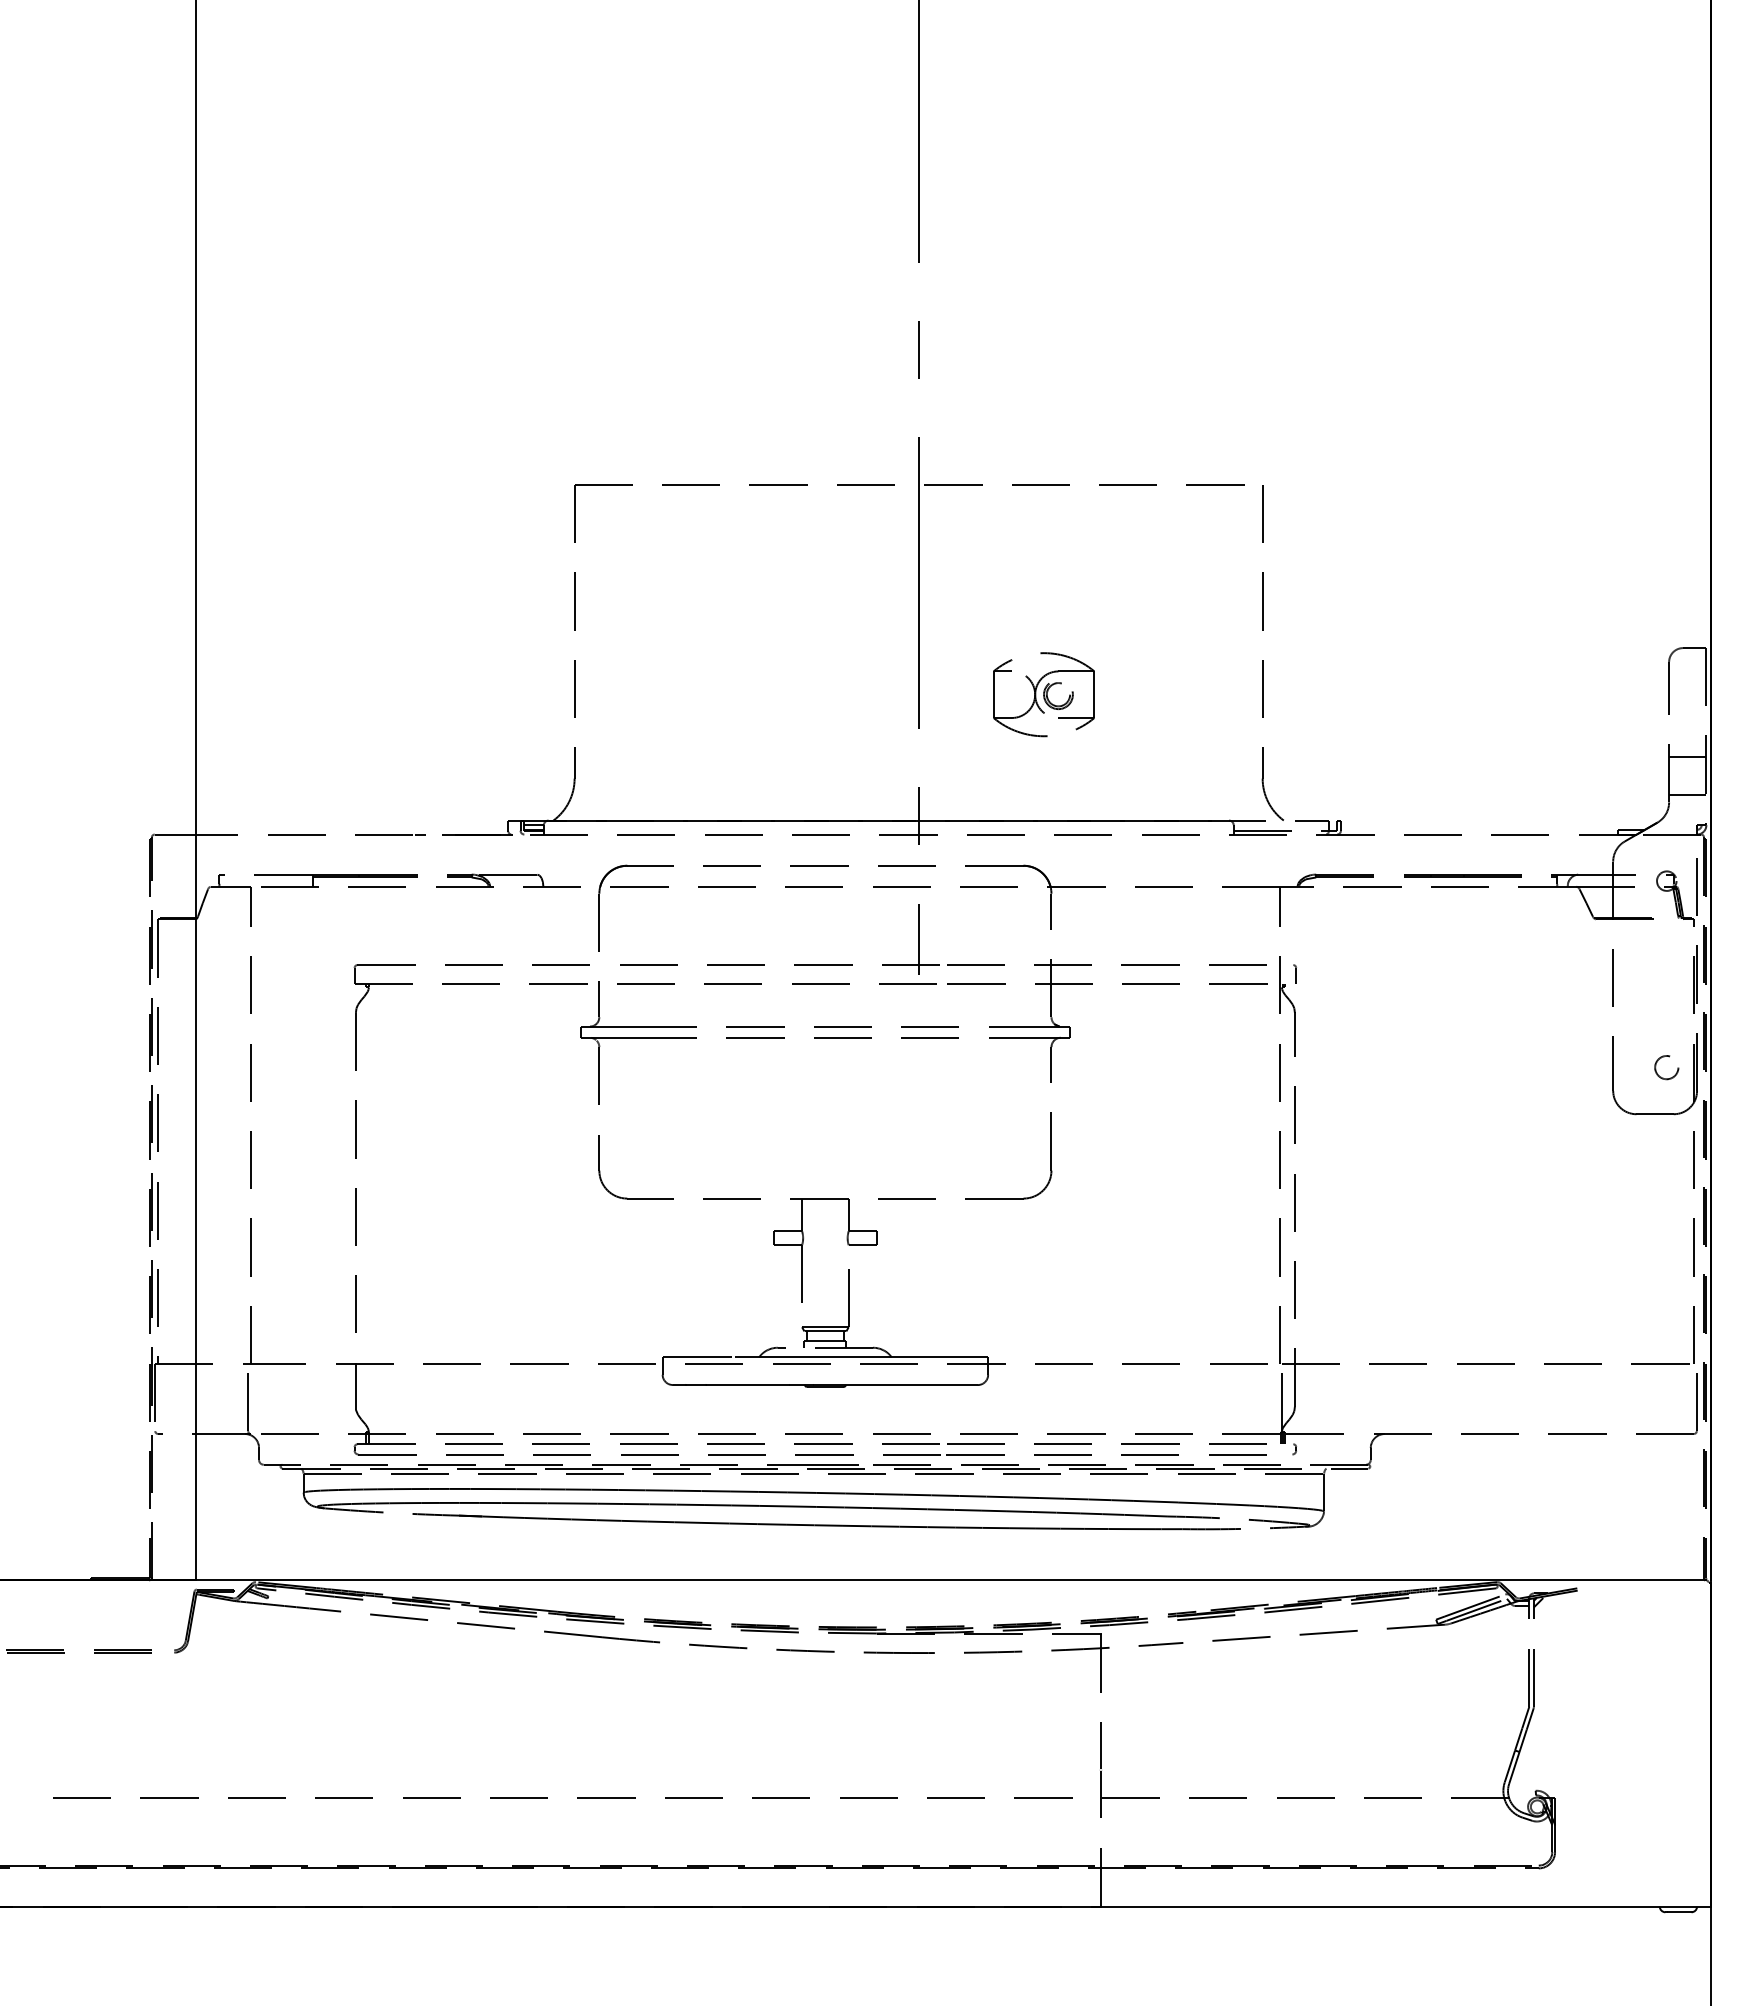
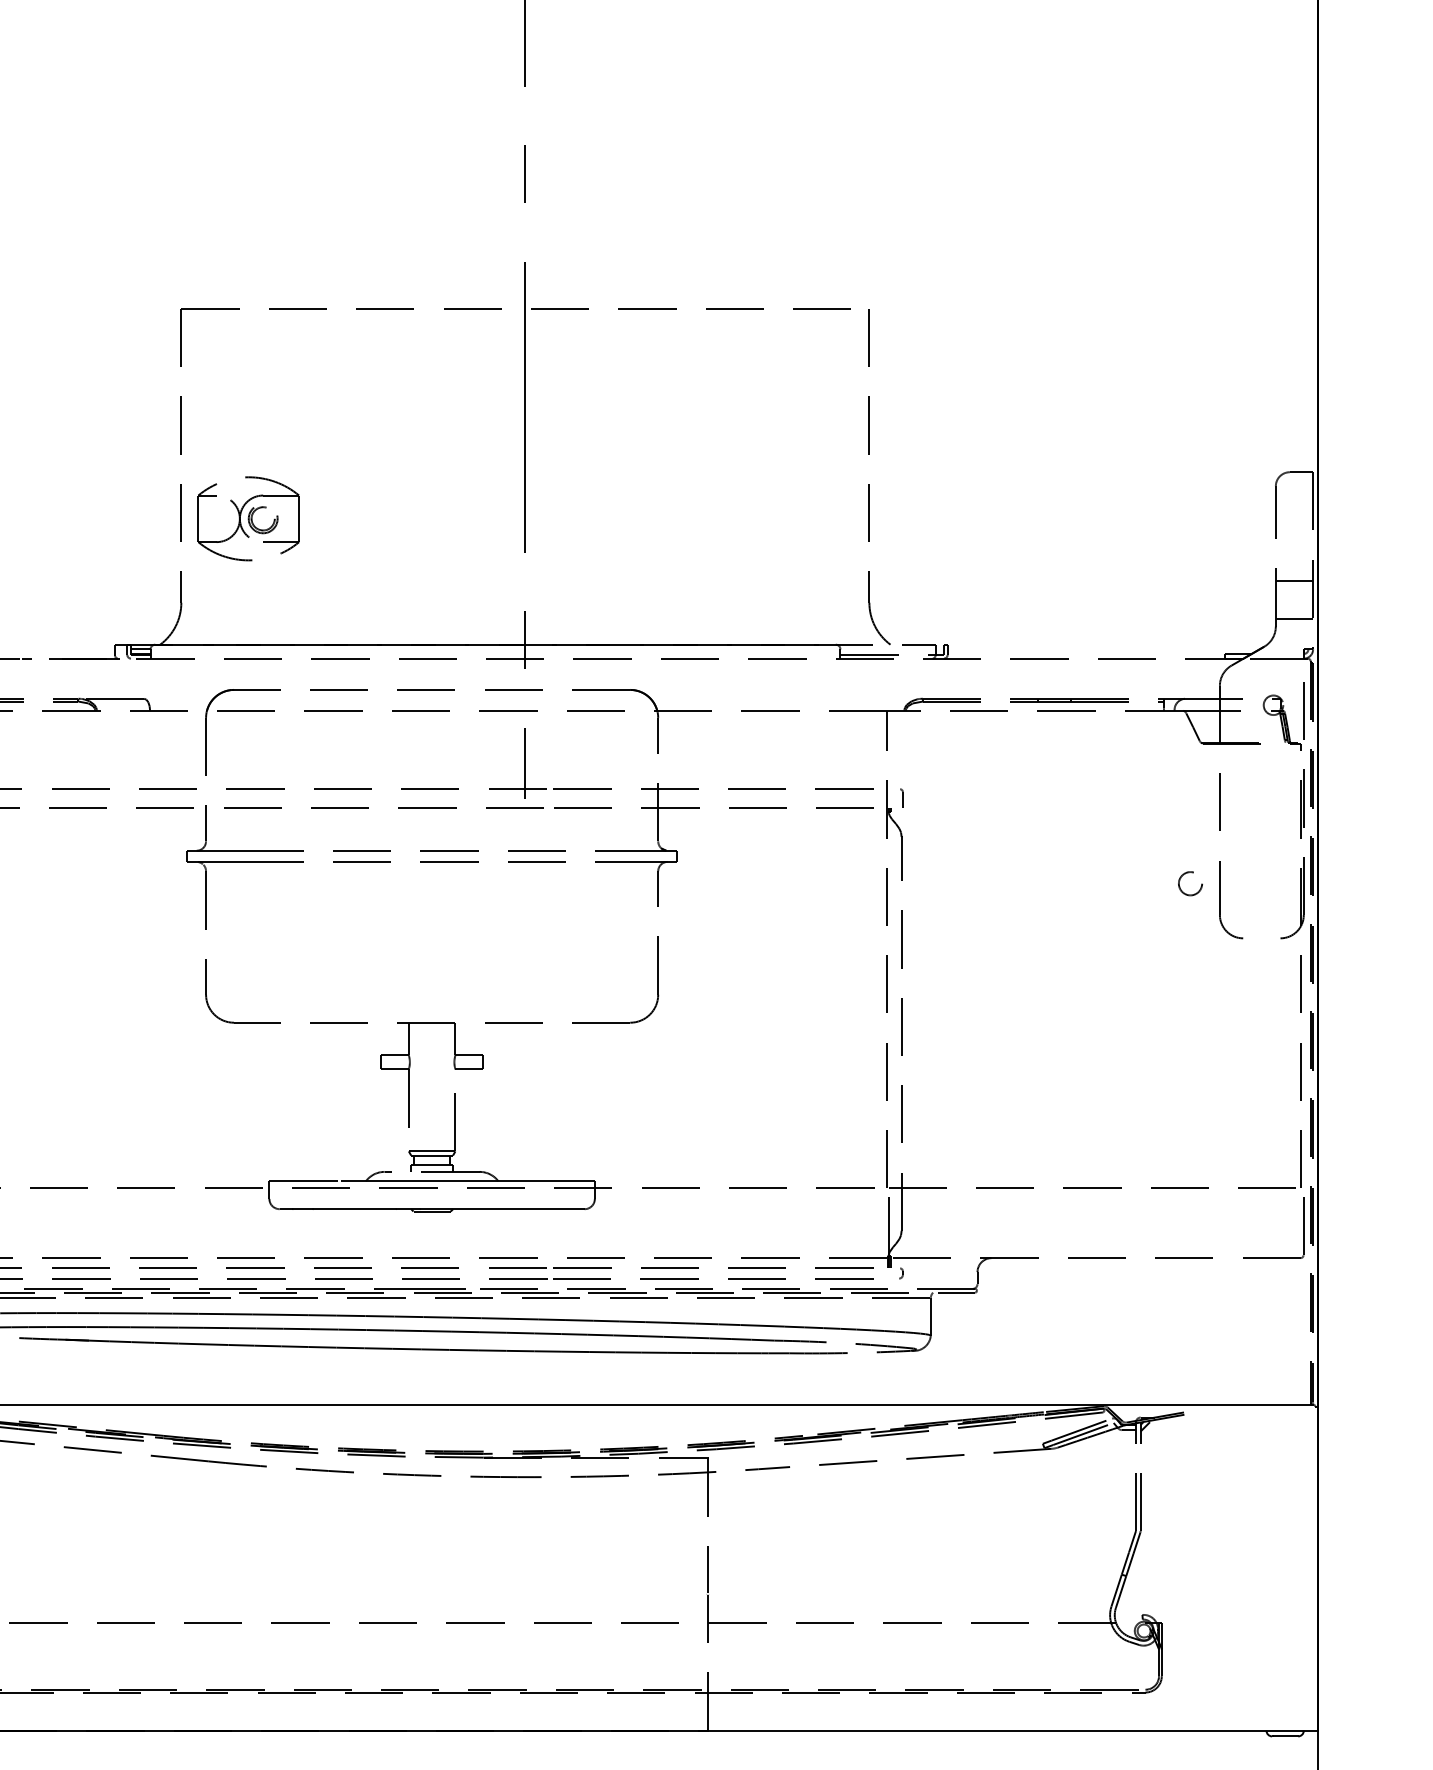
part: (1043, 694) -> (248, 518), moved
circle: (1666, 1067) -> (1190, 883), moved
line: (1654, 1114) -> (1261, 938), removed

